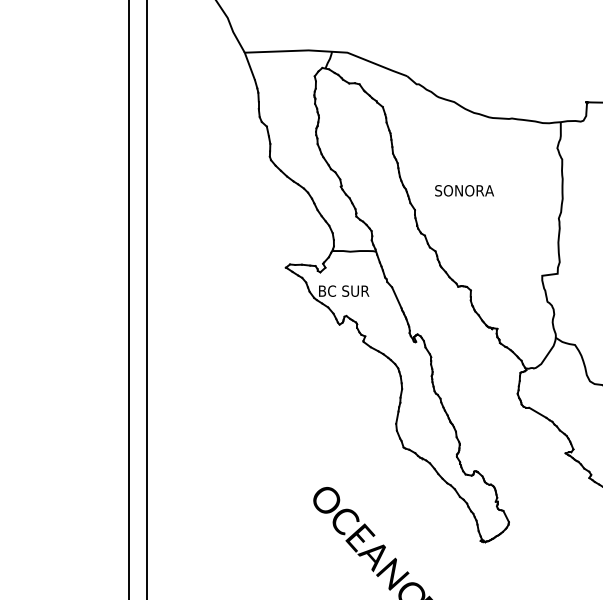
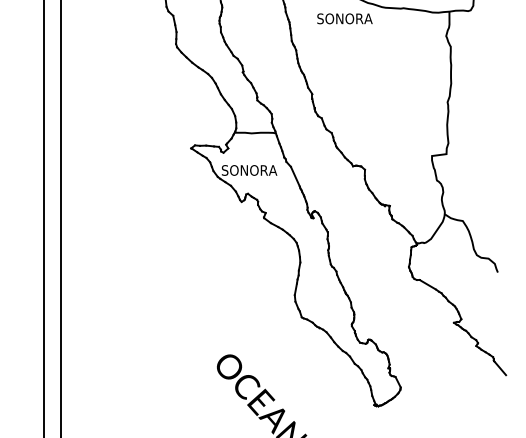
text: (464, 190) -> (344, 18), moved
text: (347, 290) -> (249, 169), BC SUR -> SONORA

